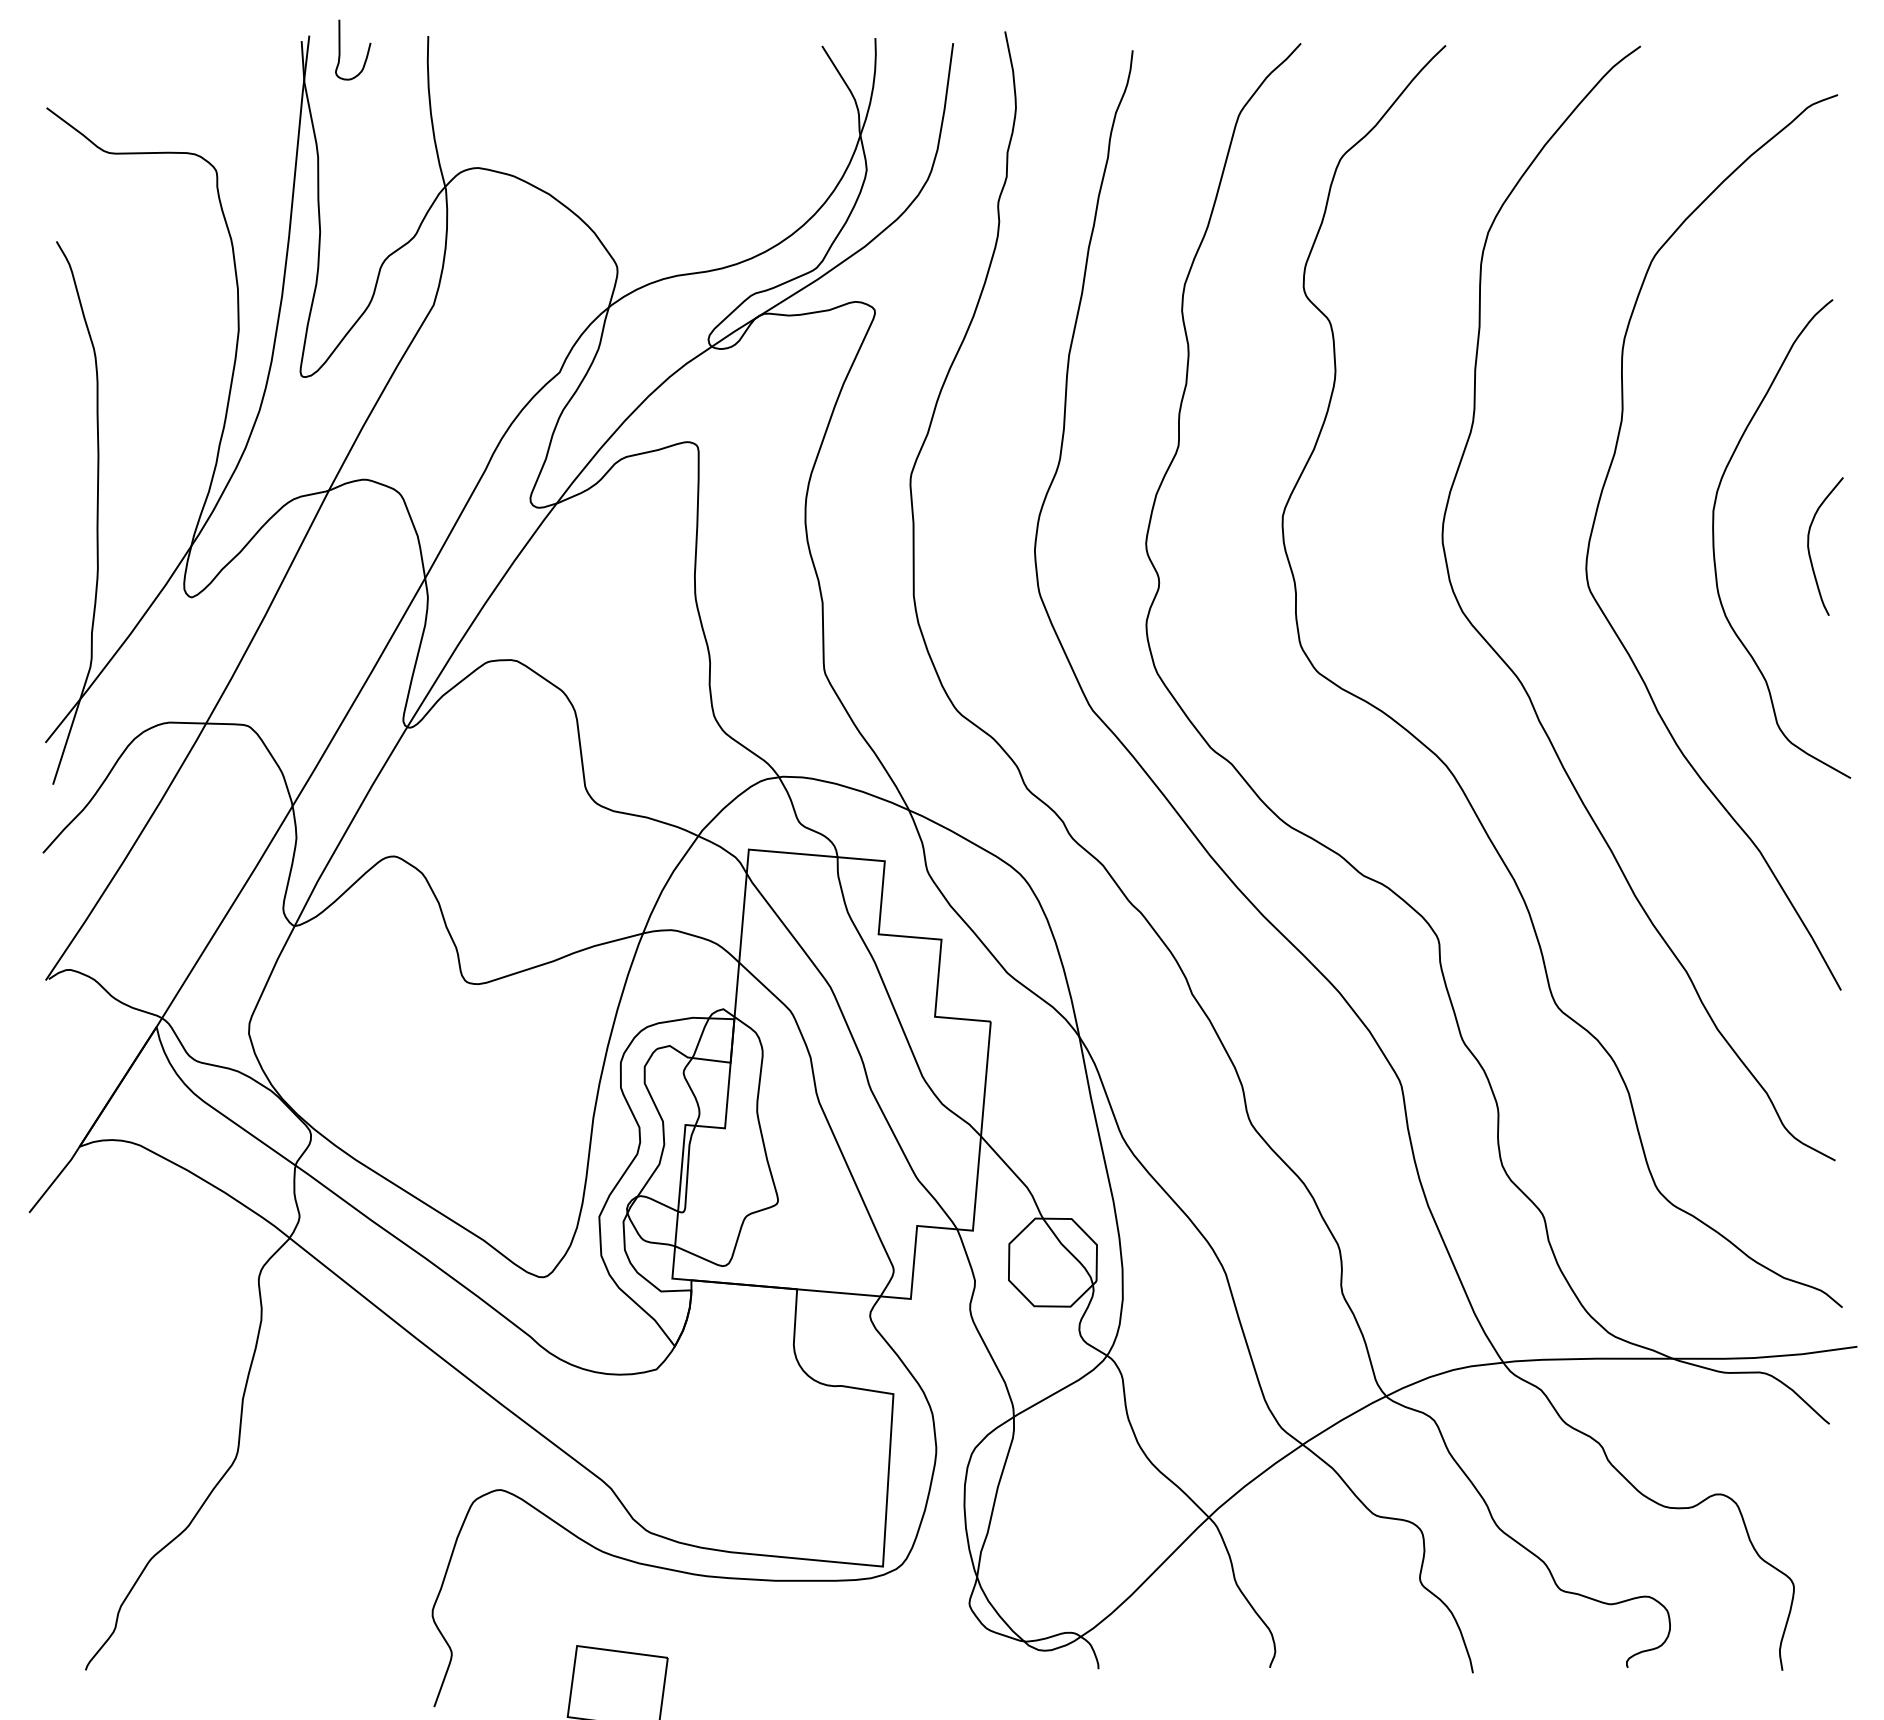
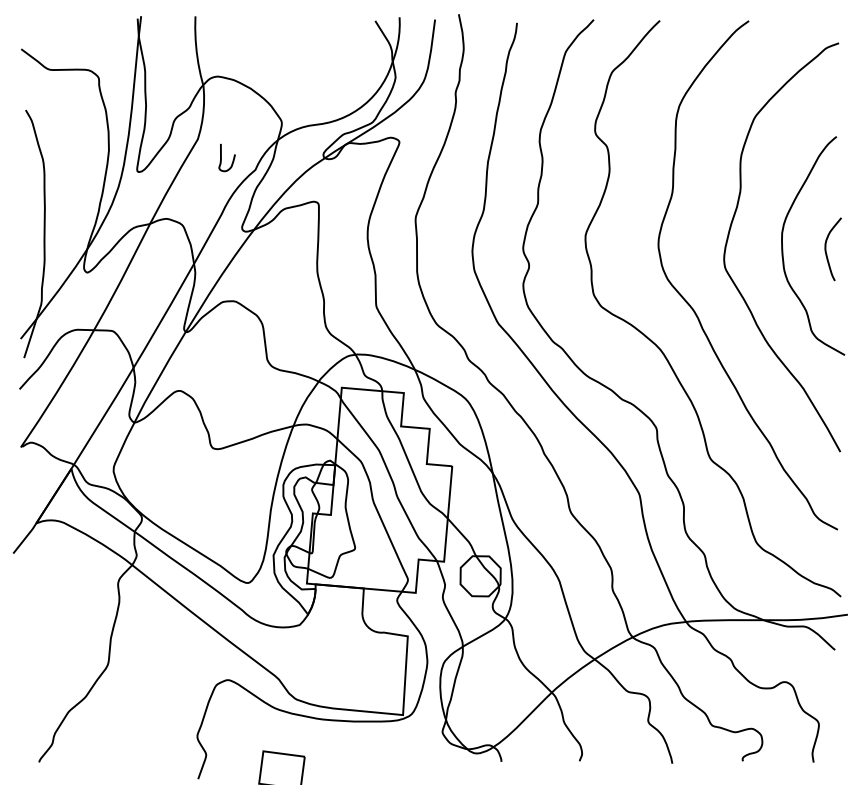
curve: (340, 51) -> (221, 158), moved

